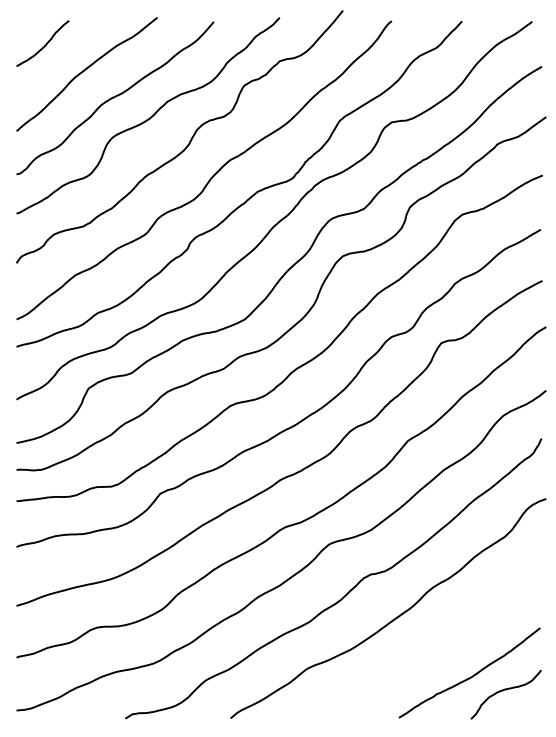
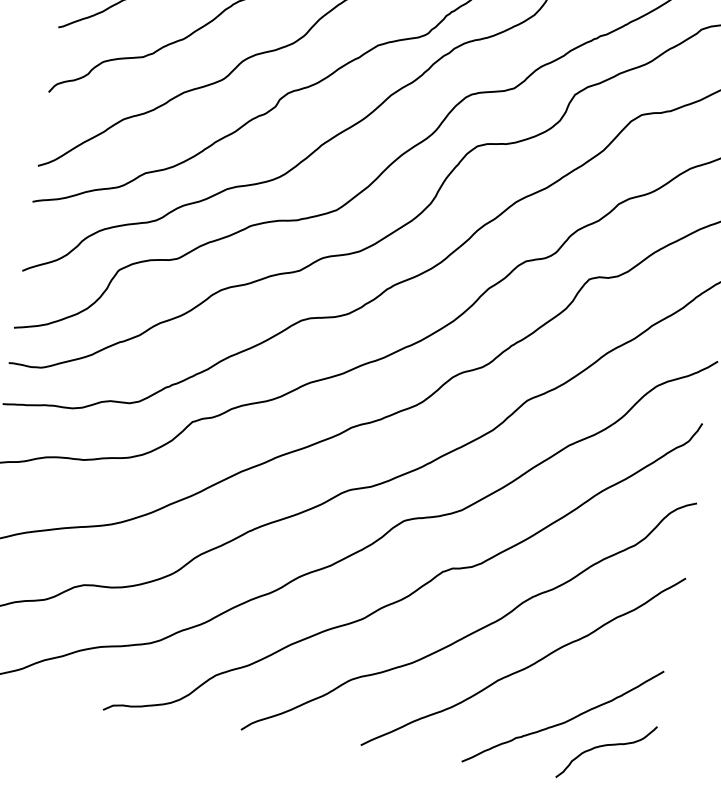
curve: (436, 639) -> (526, 666), added

